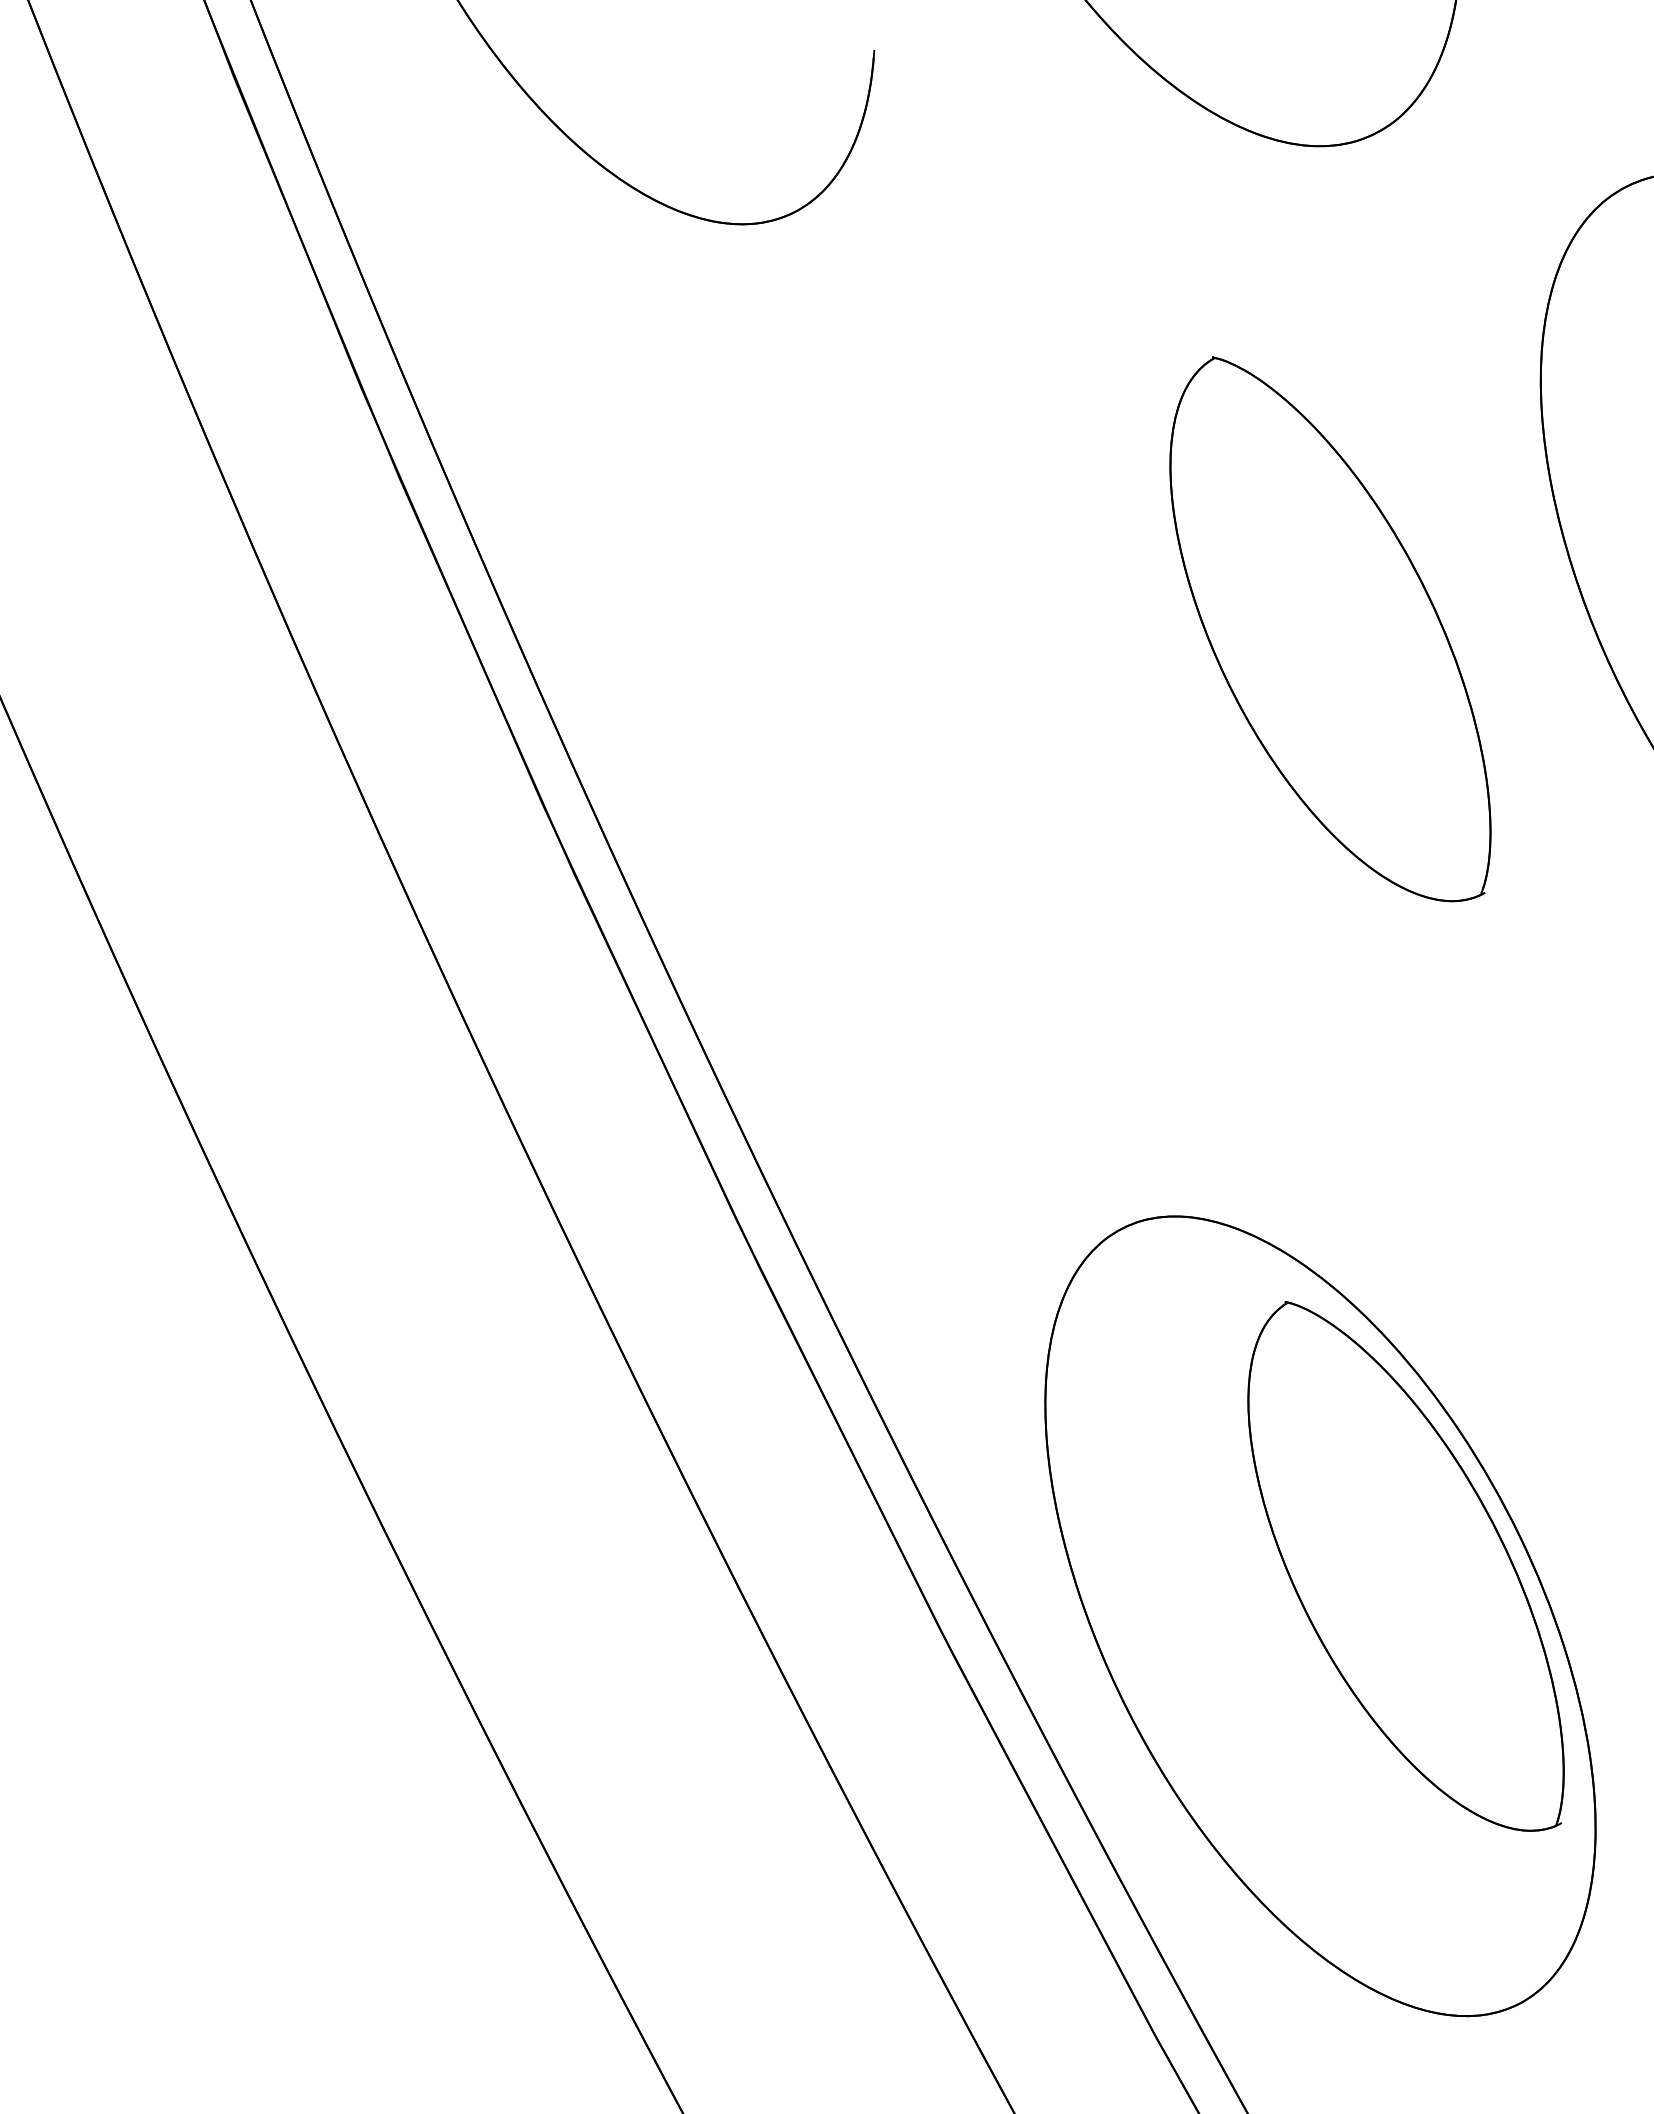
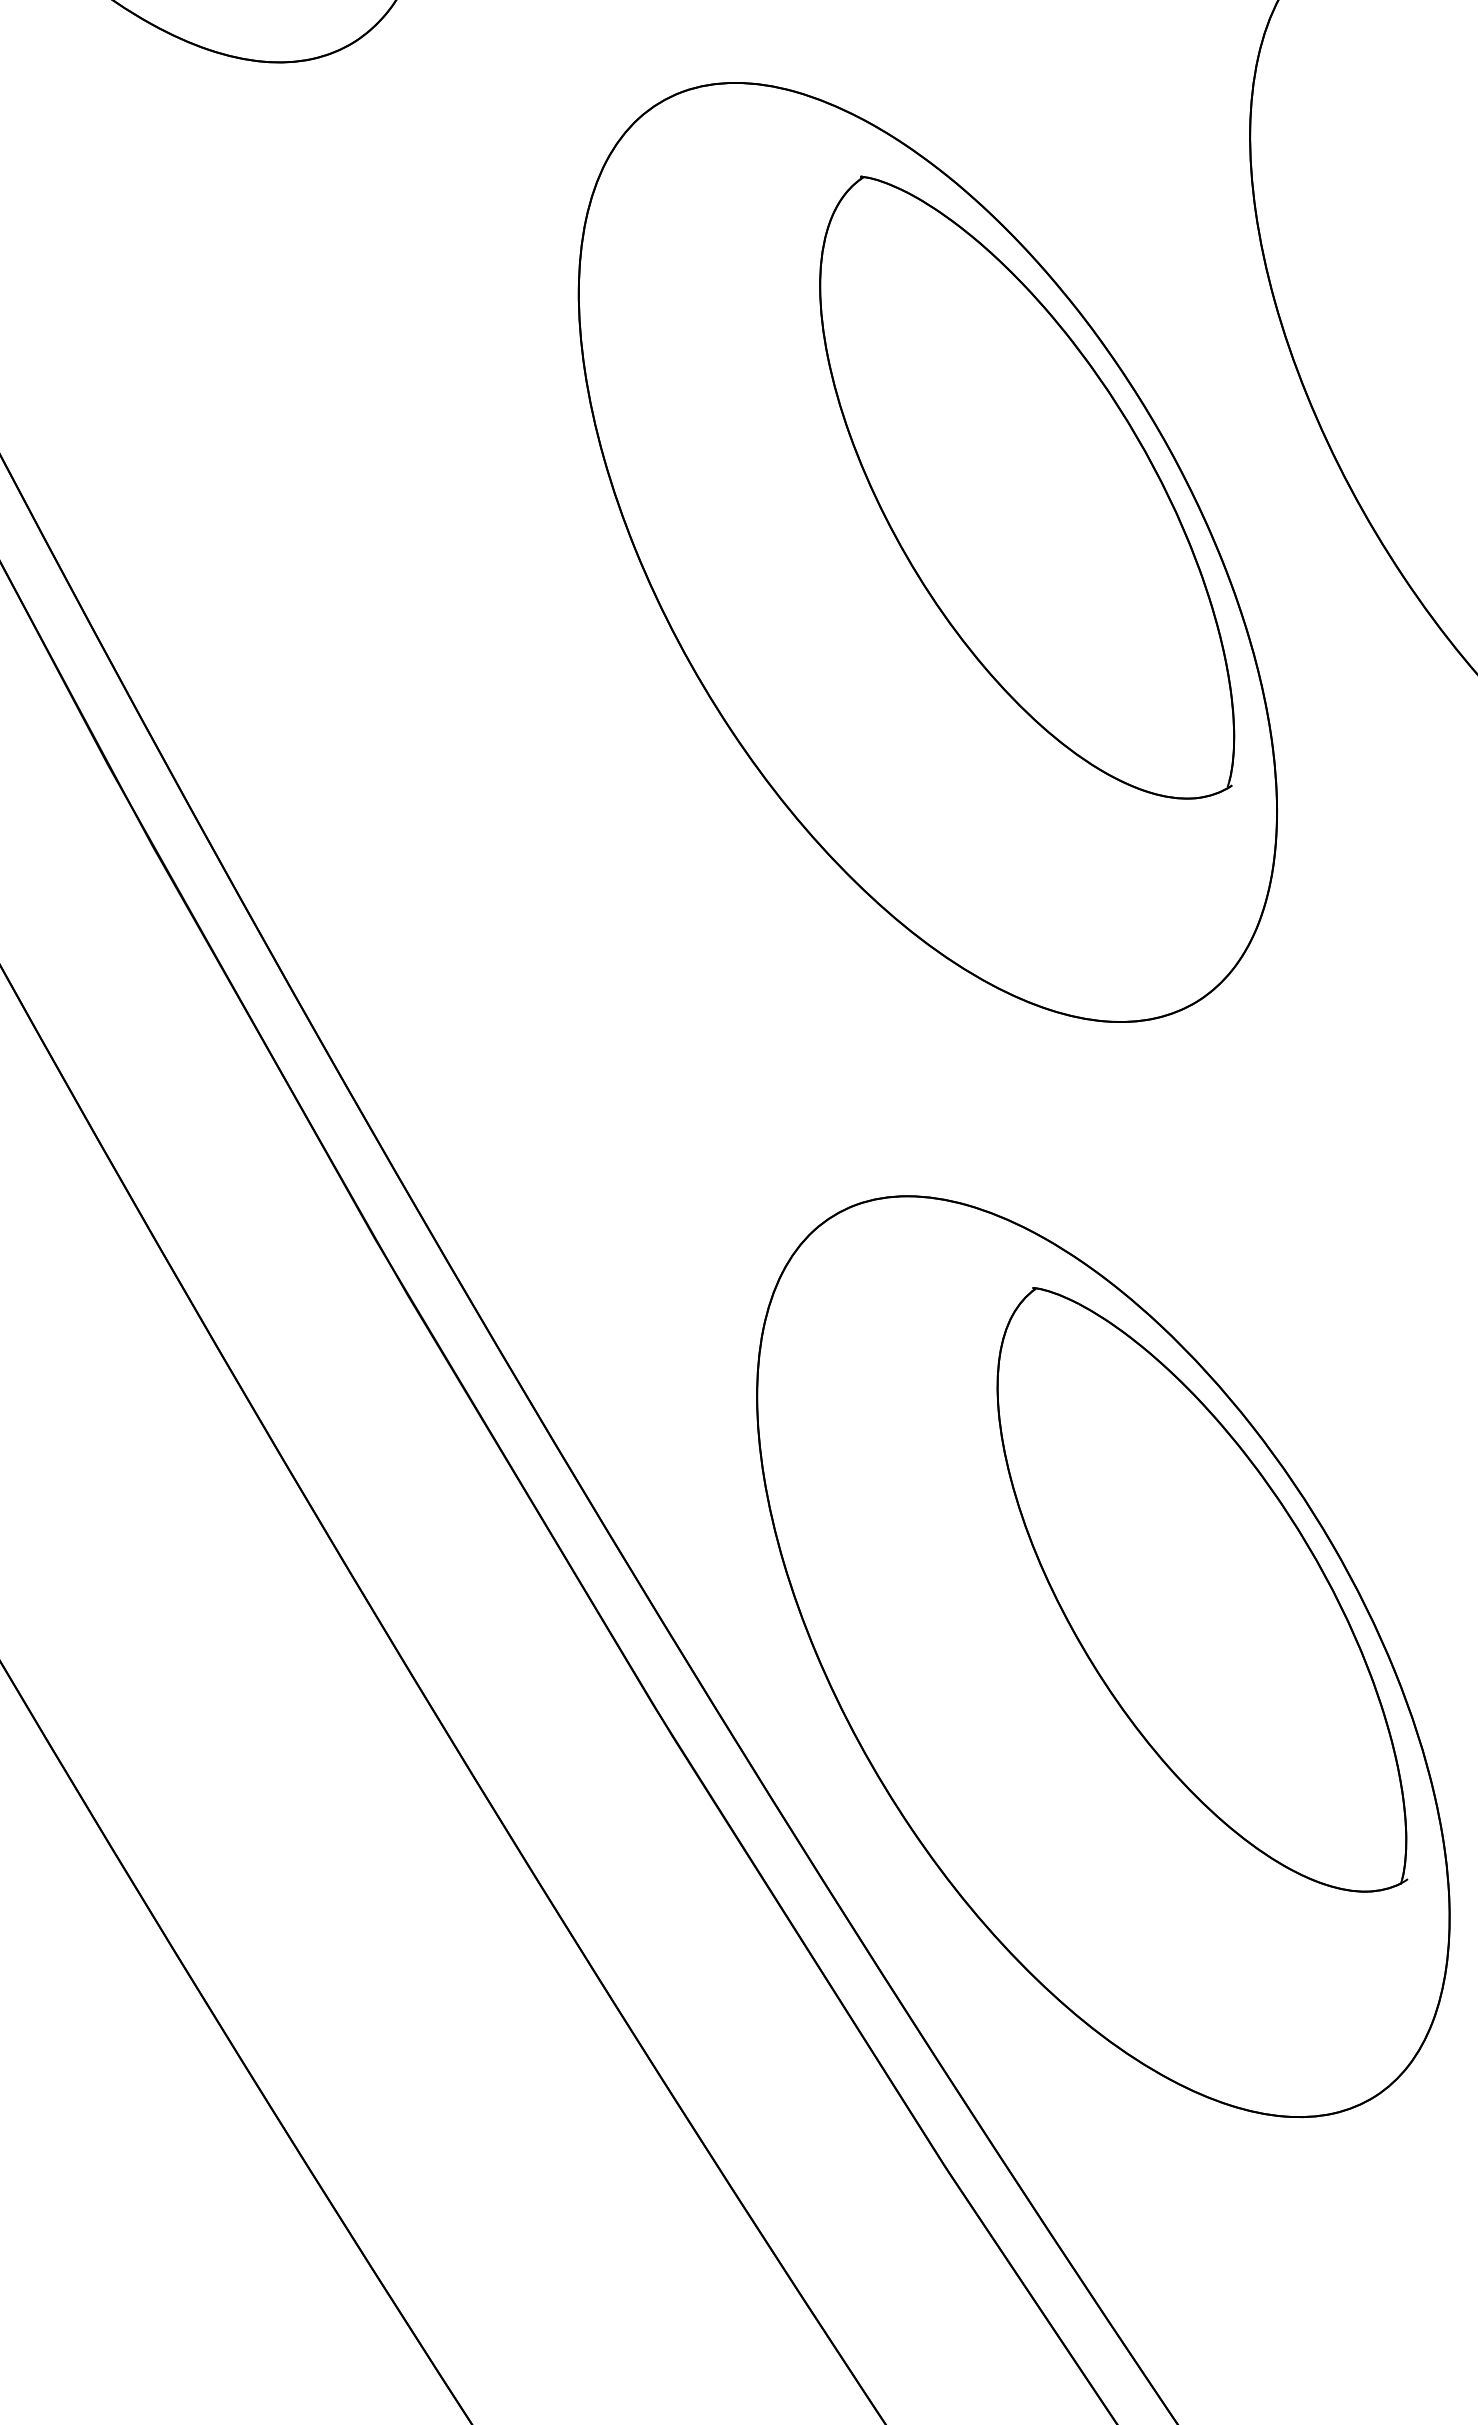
part: (1243, 677) -> (926, 552), added

